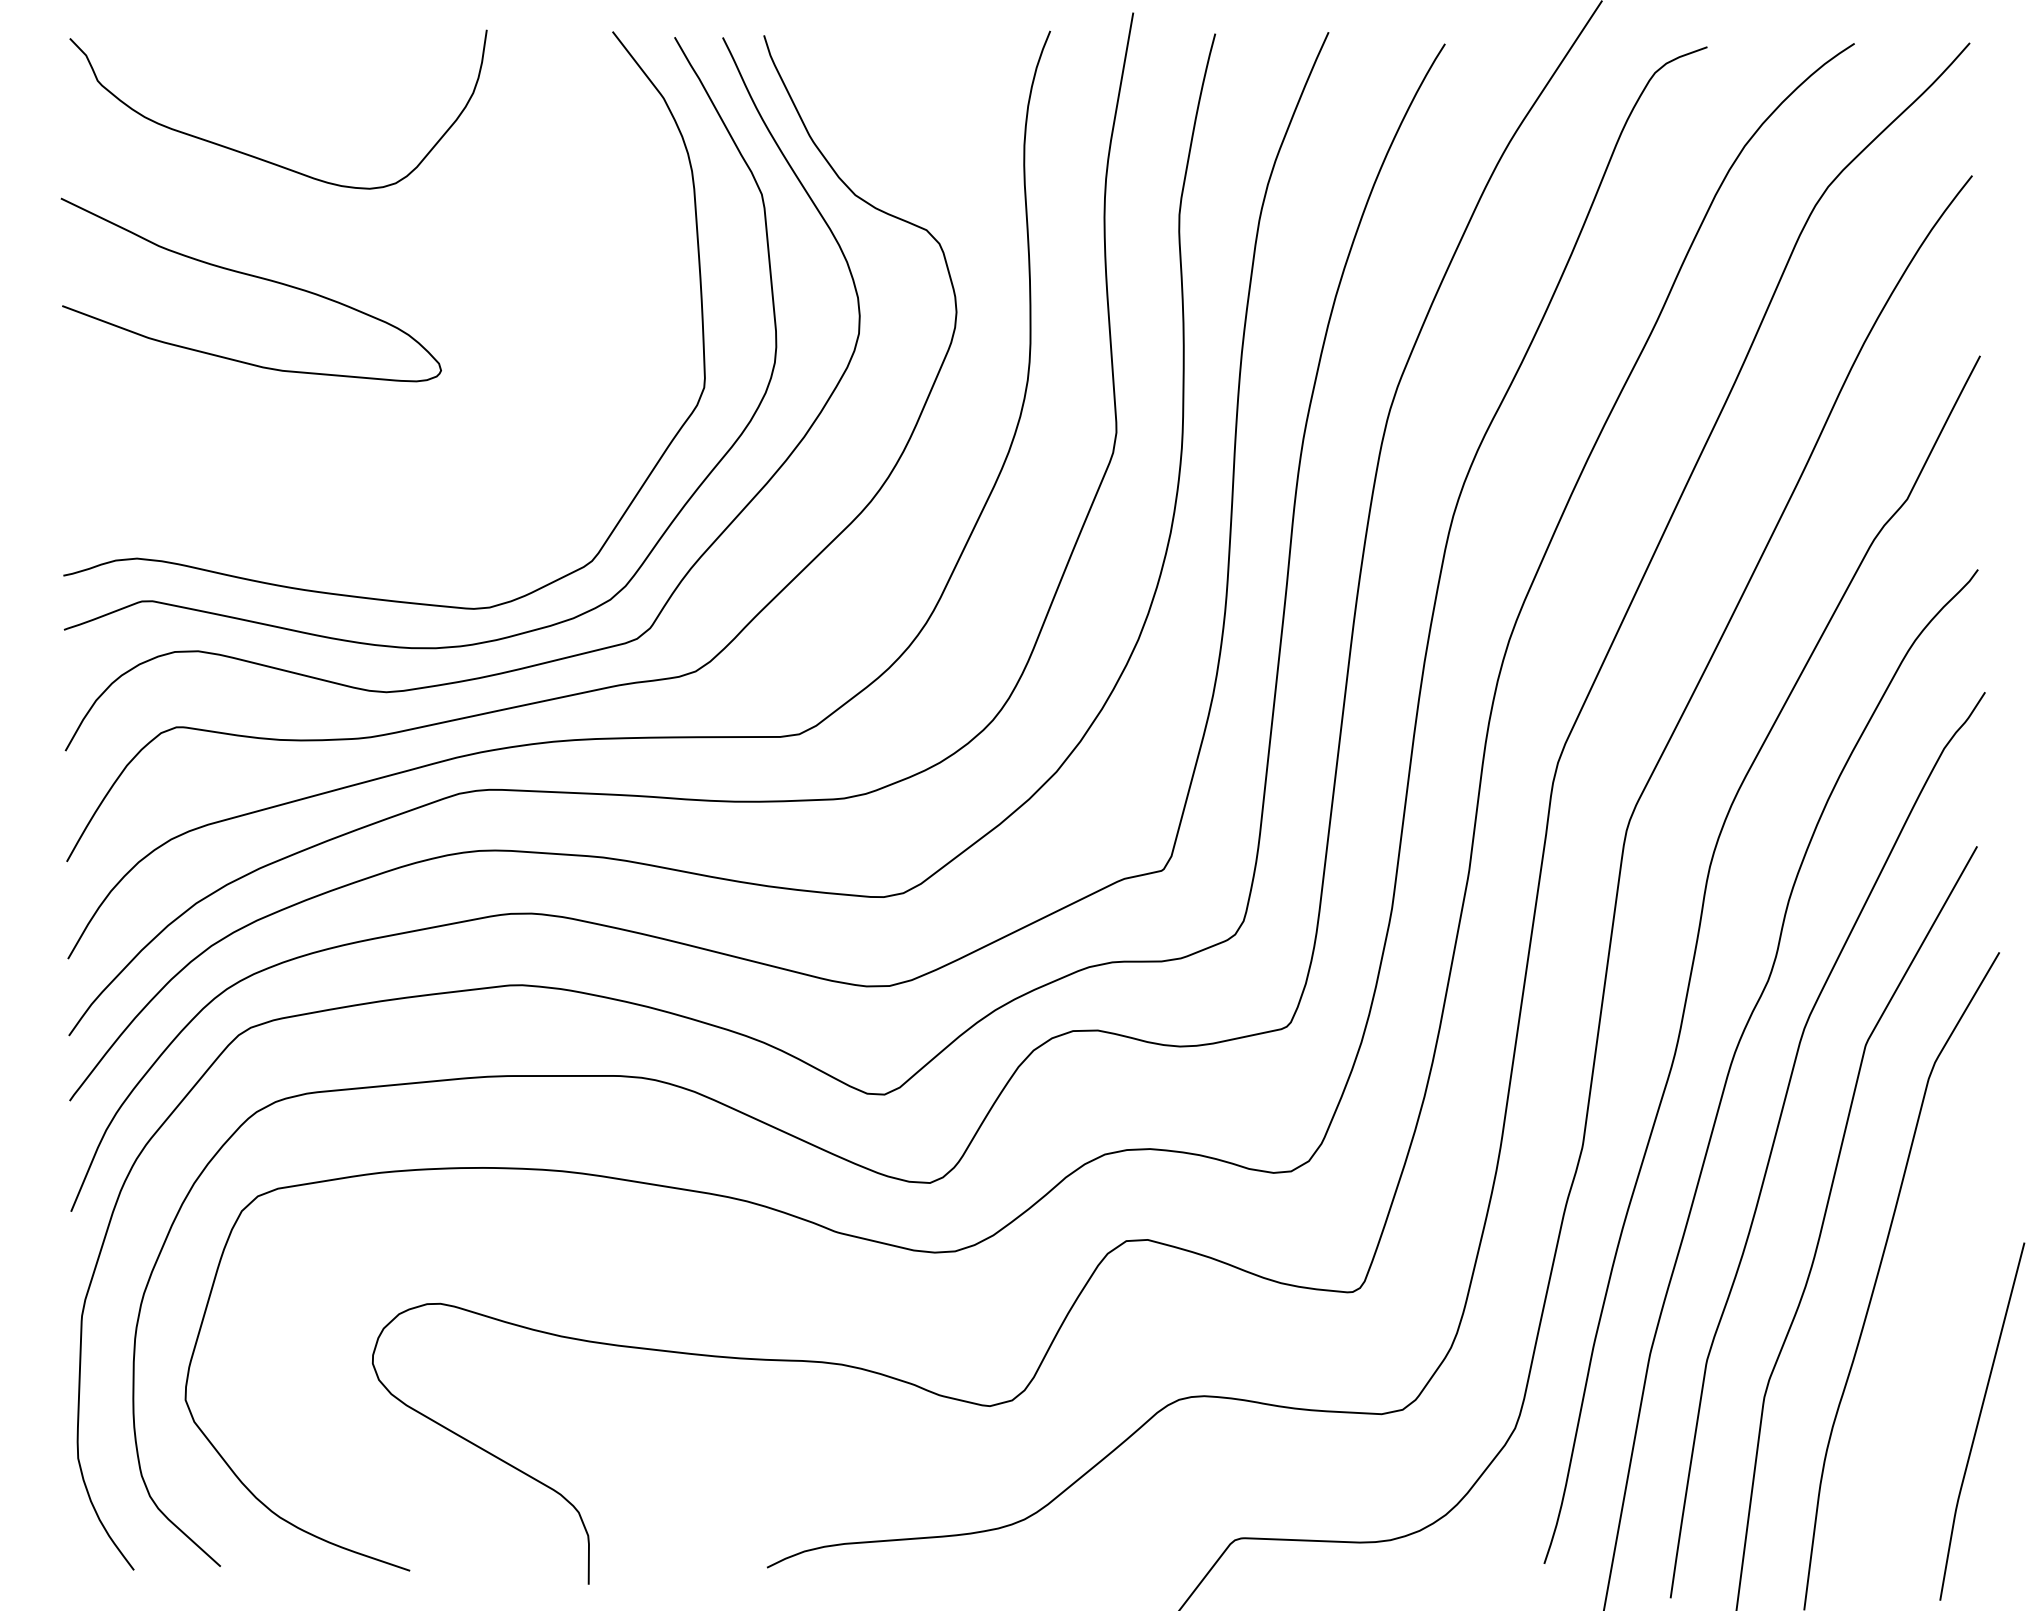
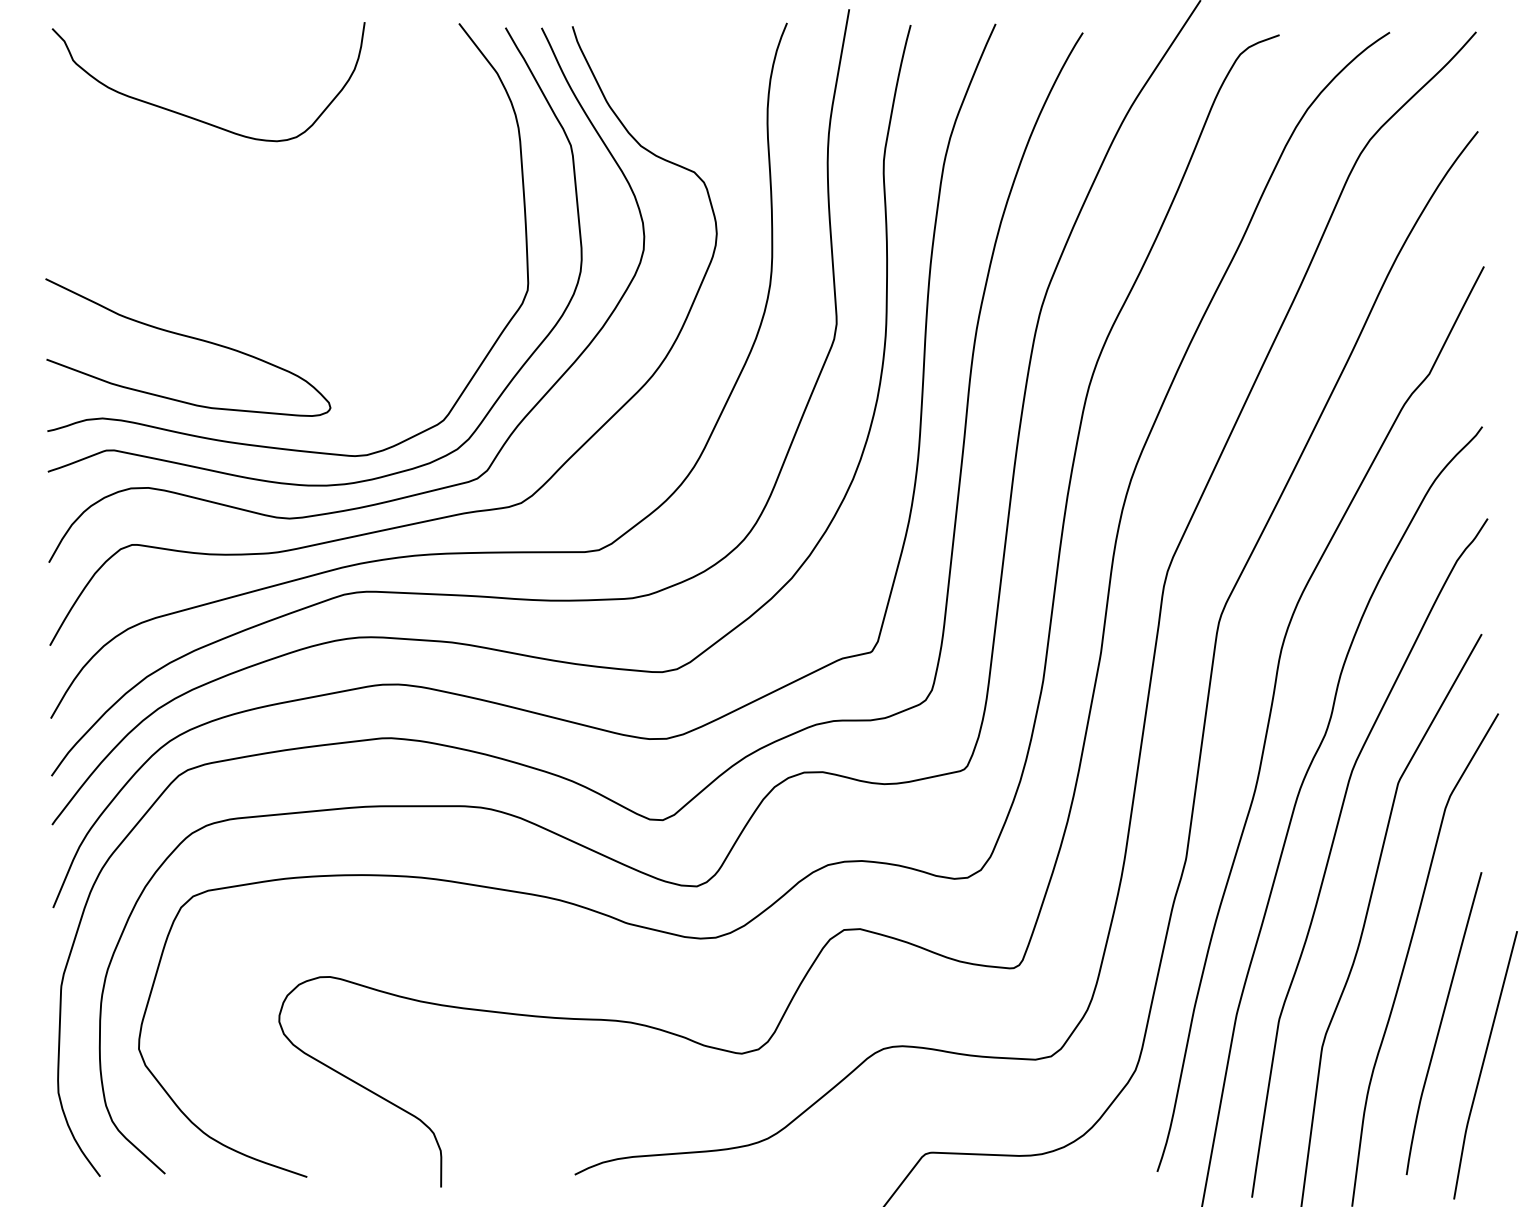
curve: (254, 277) -> (190, 338), moved
curve: (1924, 1363) -> (1442, 1021), added

